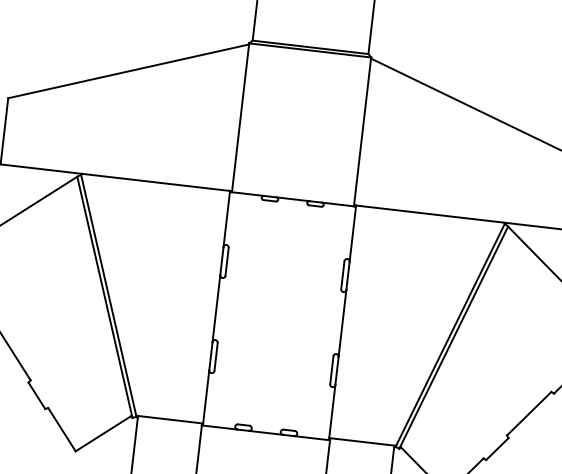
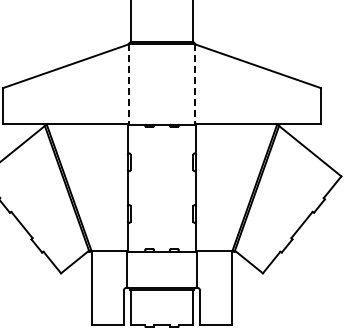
line: (239, 120) -> (128, 85), solid -> dashed
line: (362, 134) -> (195, 85), solid -> dashed

